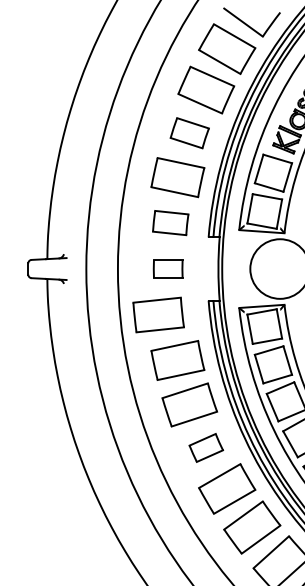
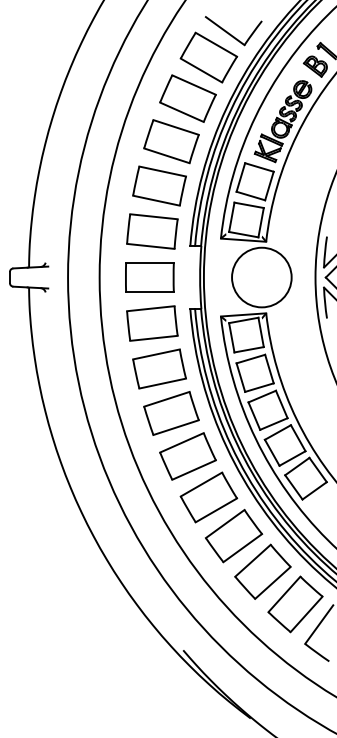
part: (189, 132) -> (171, 141), size x1.43
part: (170, 222) -> (152, 231), size x1.43
part: (167, 268) -> (149, 277), size x1.67
part: (158, 314) -> (152, 323), moved
part: (205, 447) -> (187, 456), size x1.67

